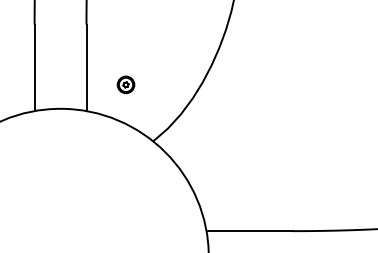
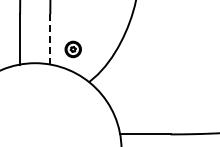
line: (86, 68) -> (50, 39), solid -> dashed
part: (126, 83) -> (73, 48), size x1.6

